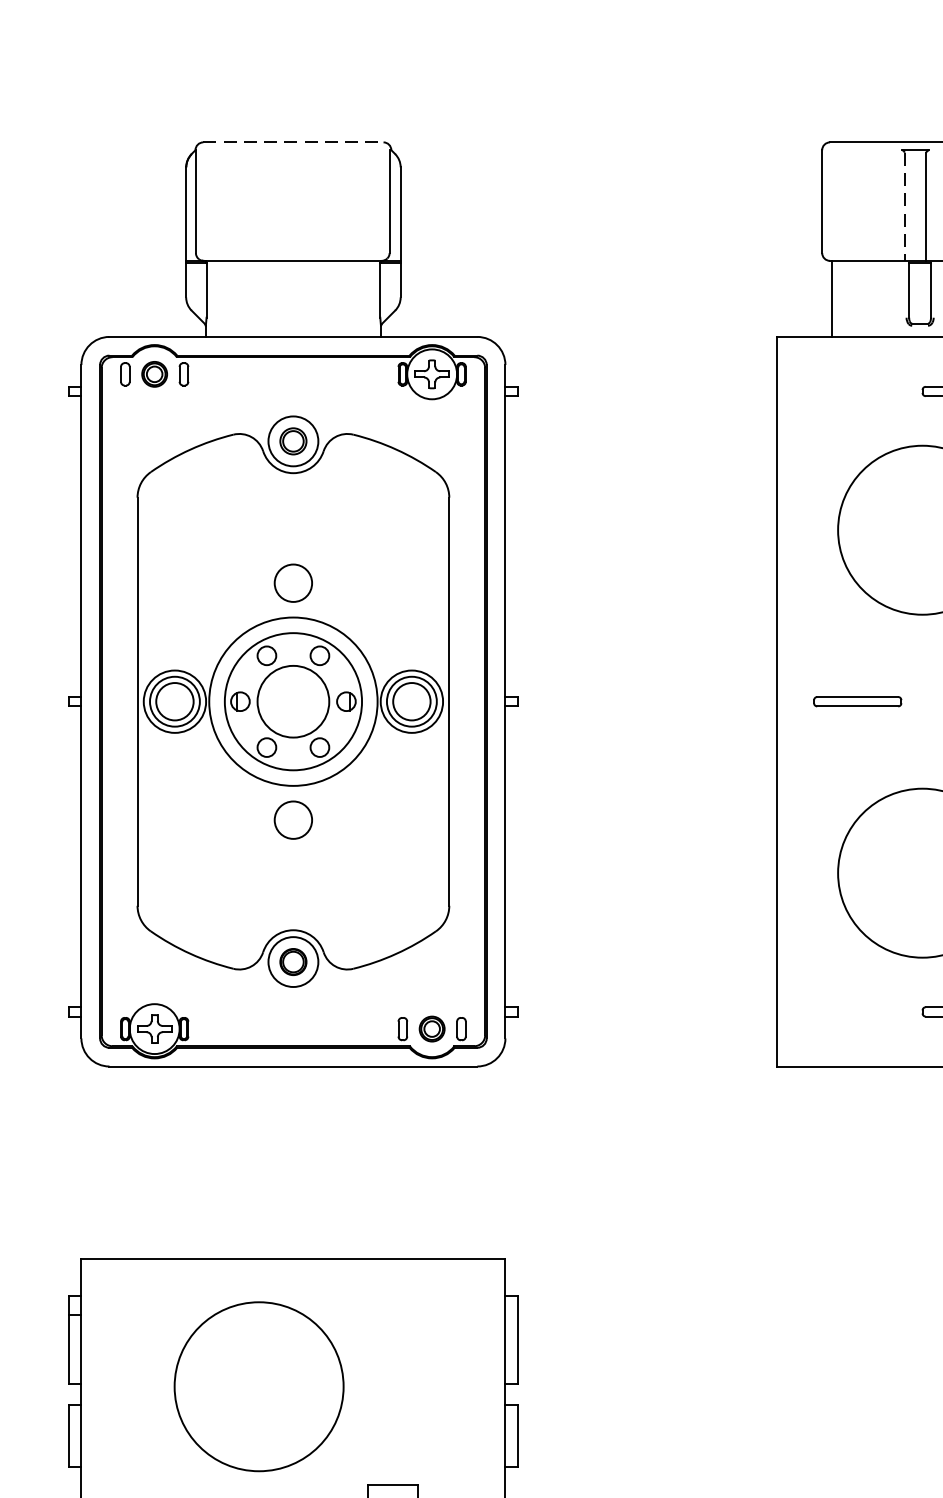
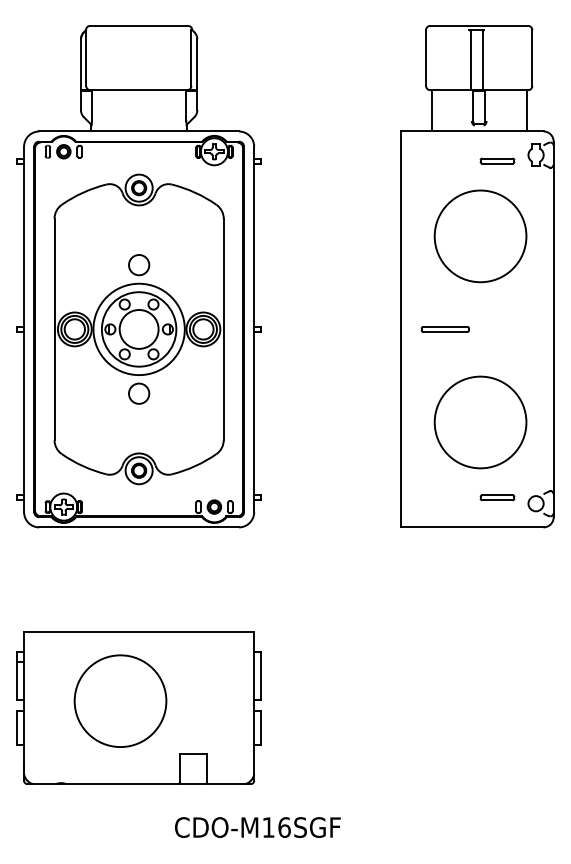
line: (294, 141) -> (139, 25), dashed -> solid
line: (904, 207) -> (470, 61), dashed -> solid

